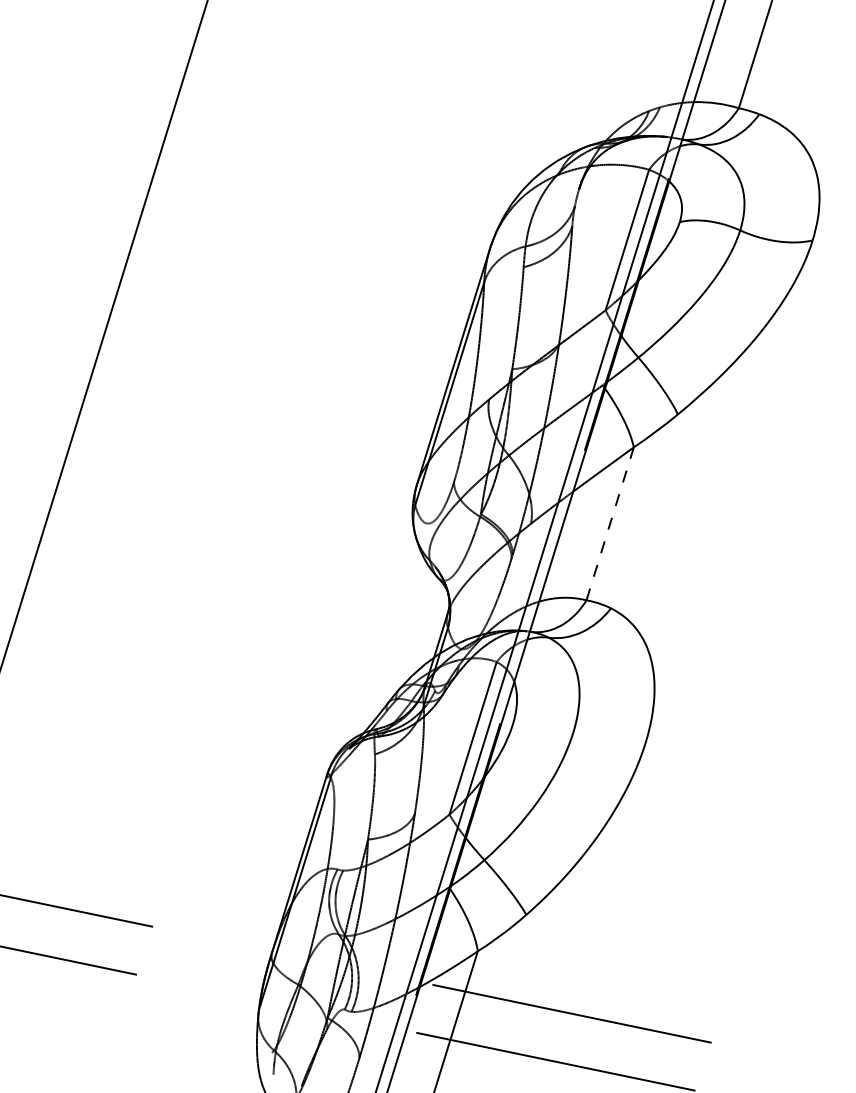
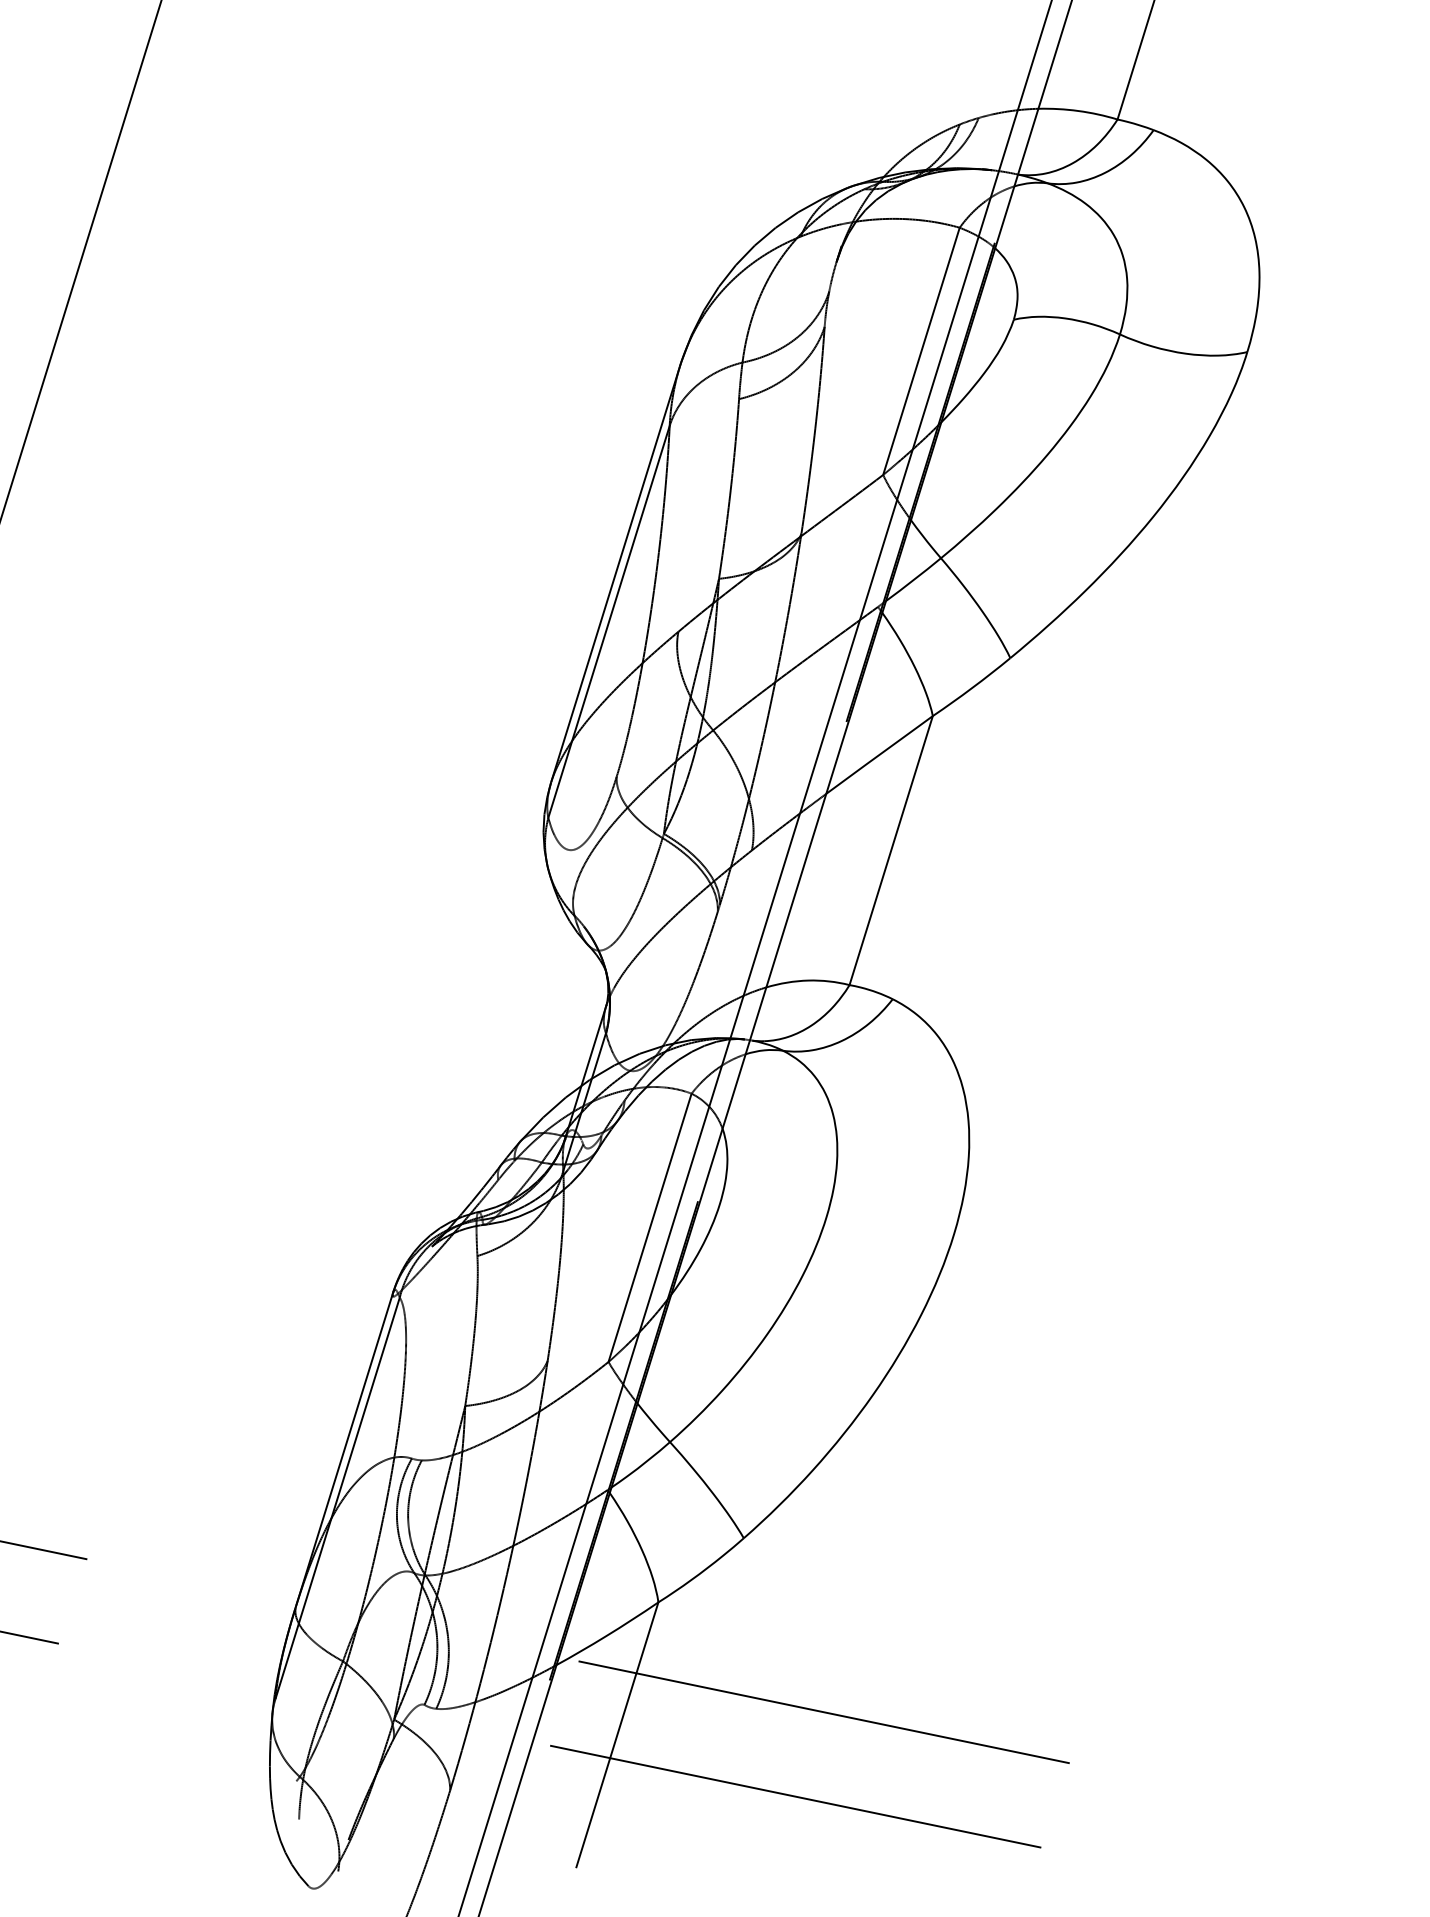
line: (610, 523) -> (891, 849), dashed -> solid

